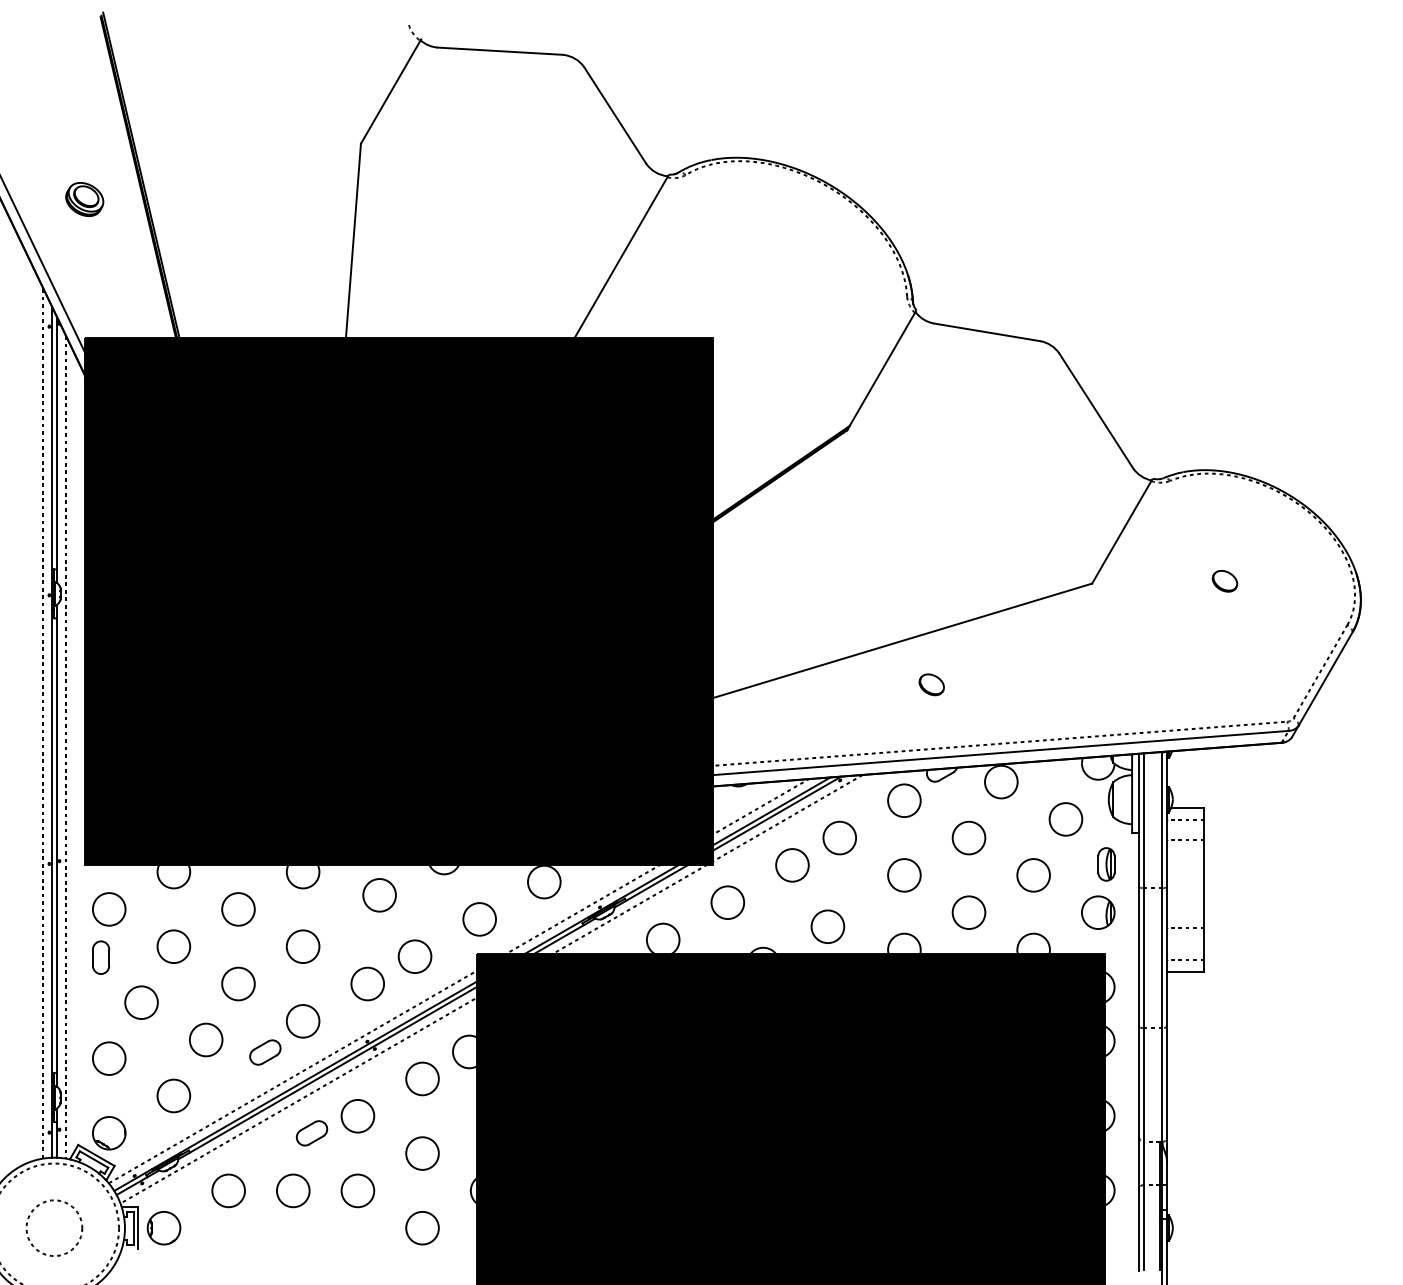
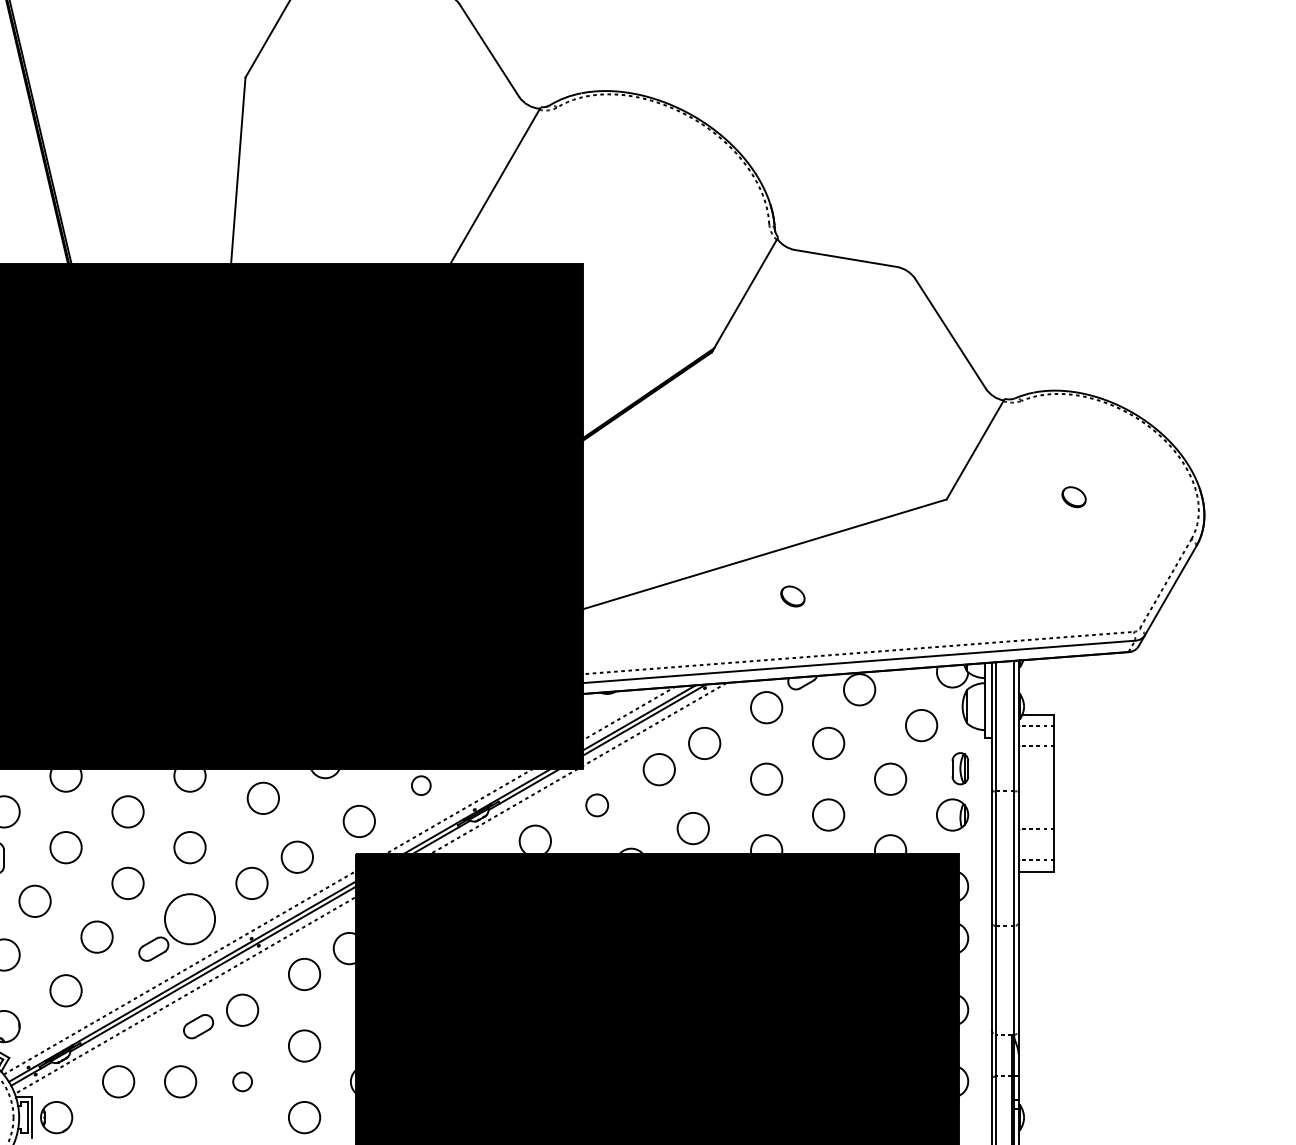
circle: (543, 881) -> (420, 785), size x0.6
circle: (727, 902) -> (597, 805), size x0.7
circle: (302, 1021) -> (189, 919), size x1.6
circle: (357, 1190) -> (242, 1081), size x0.6

